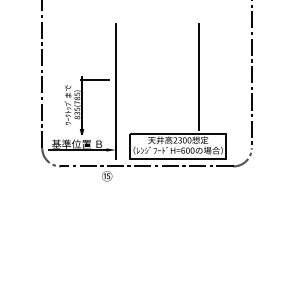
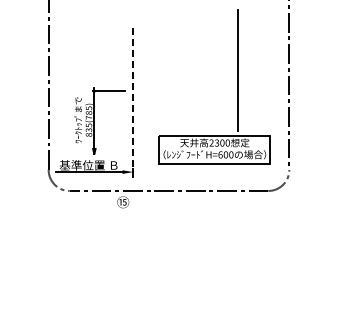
line: (116, 91) -> (133, 104), solid -> dashed
part: (197, 91) -> (237, 86), moved

